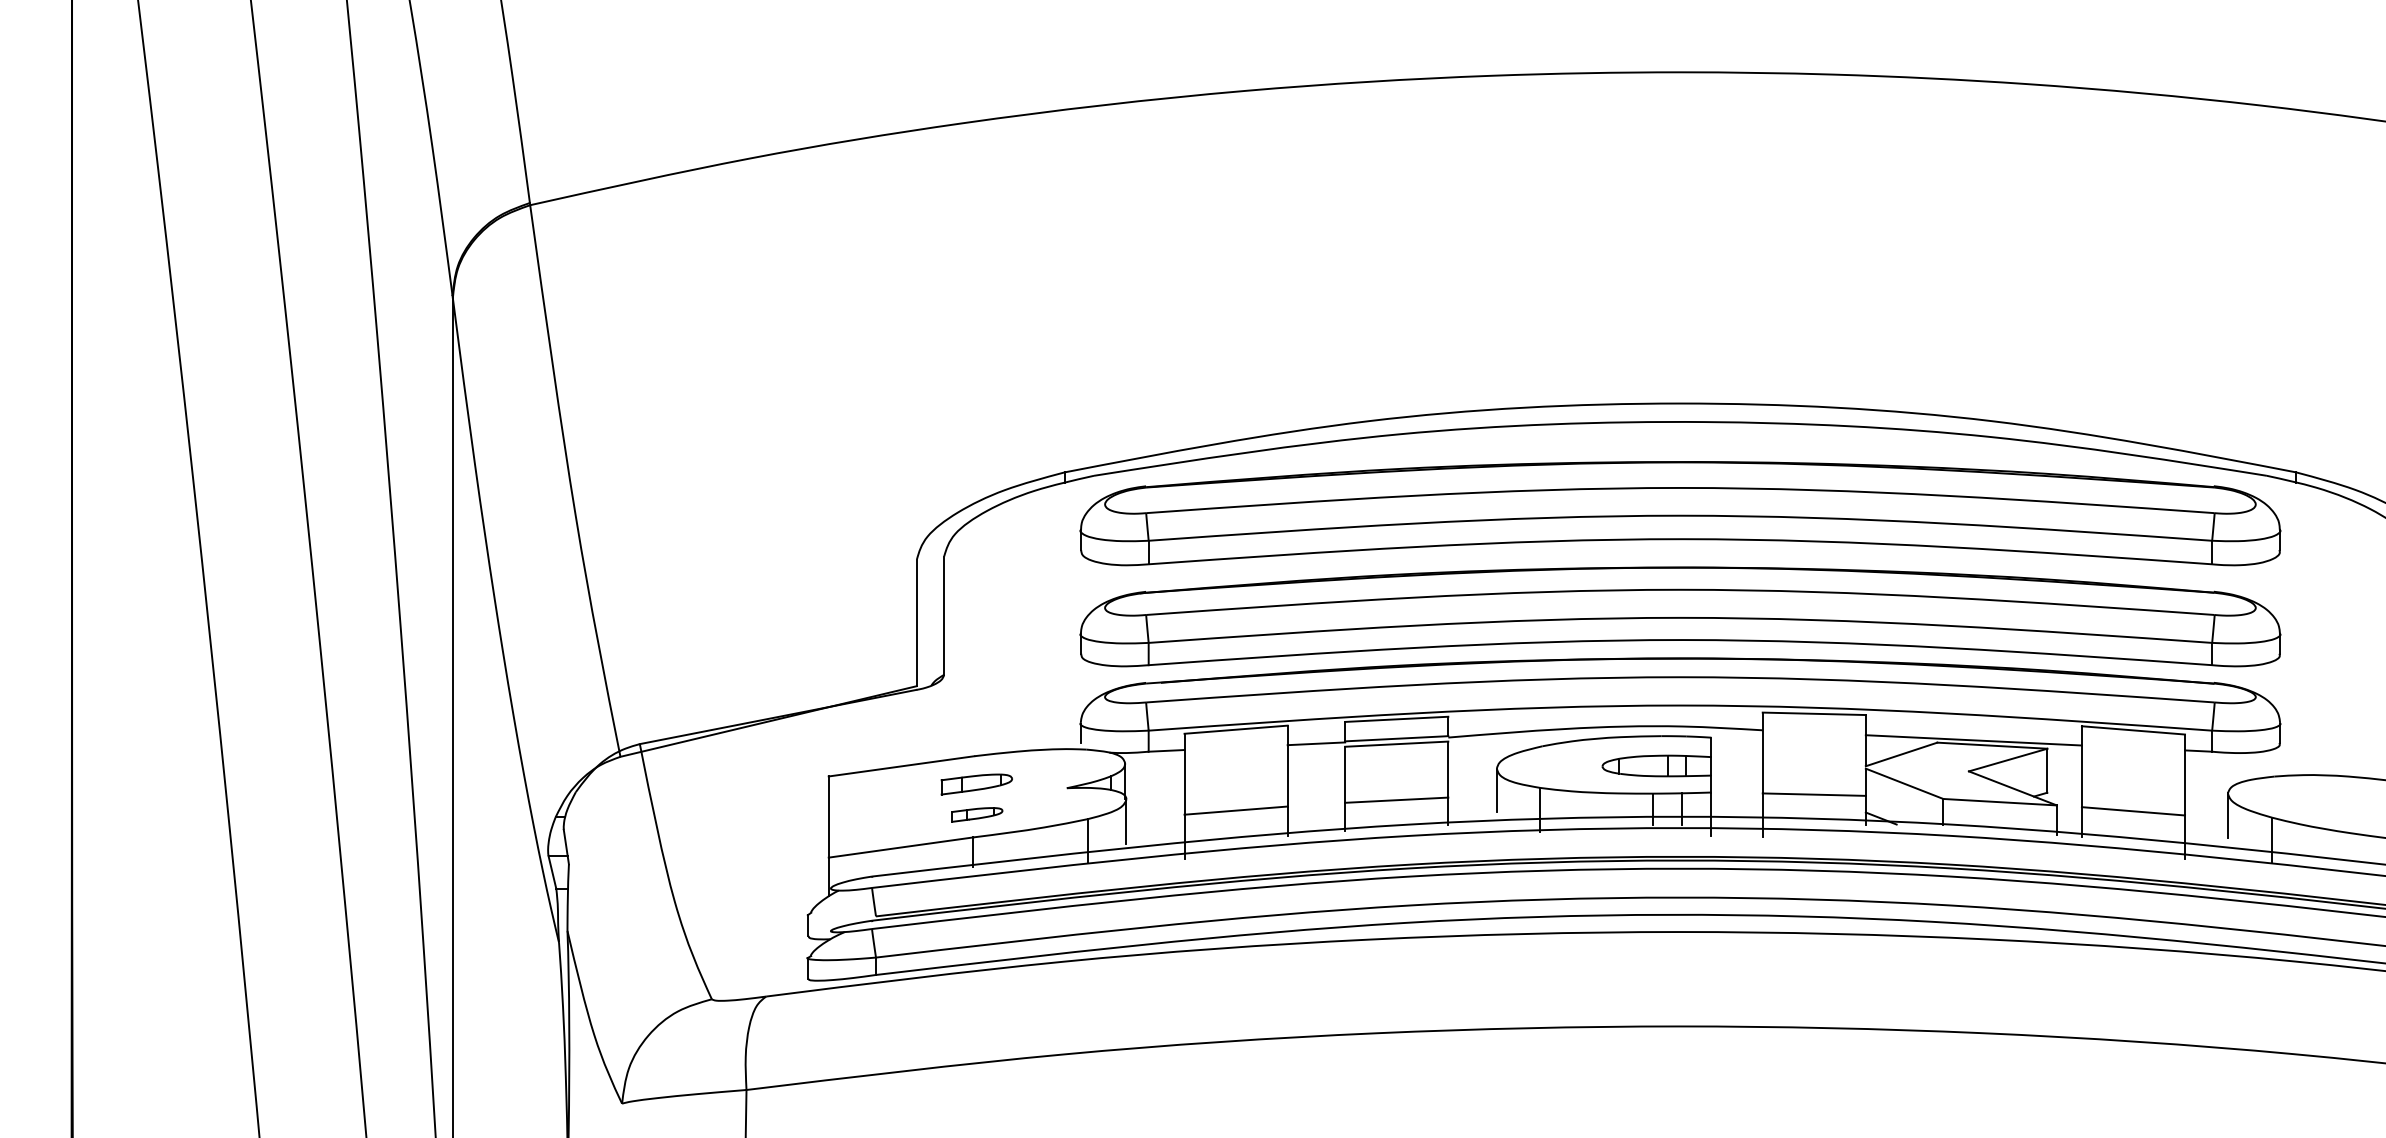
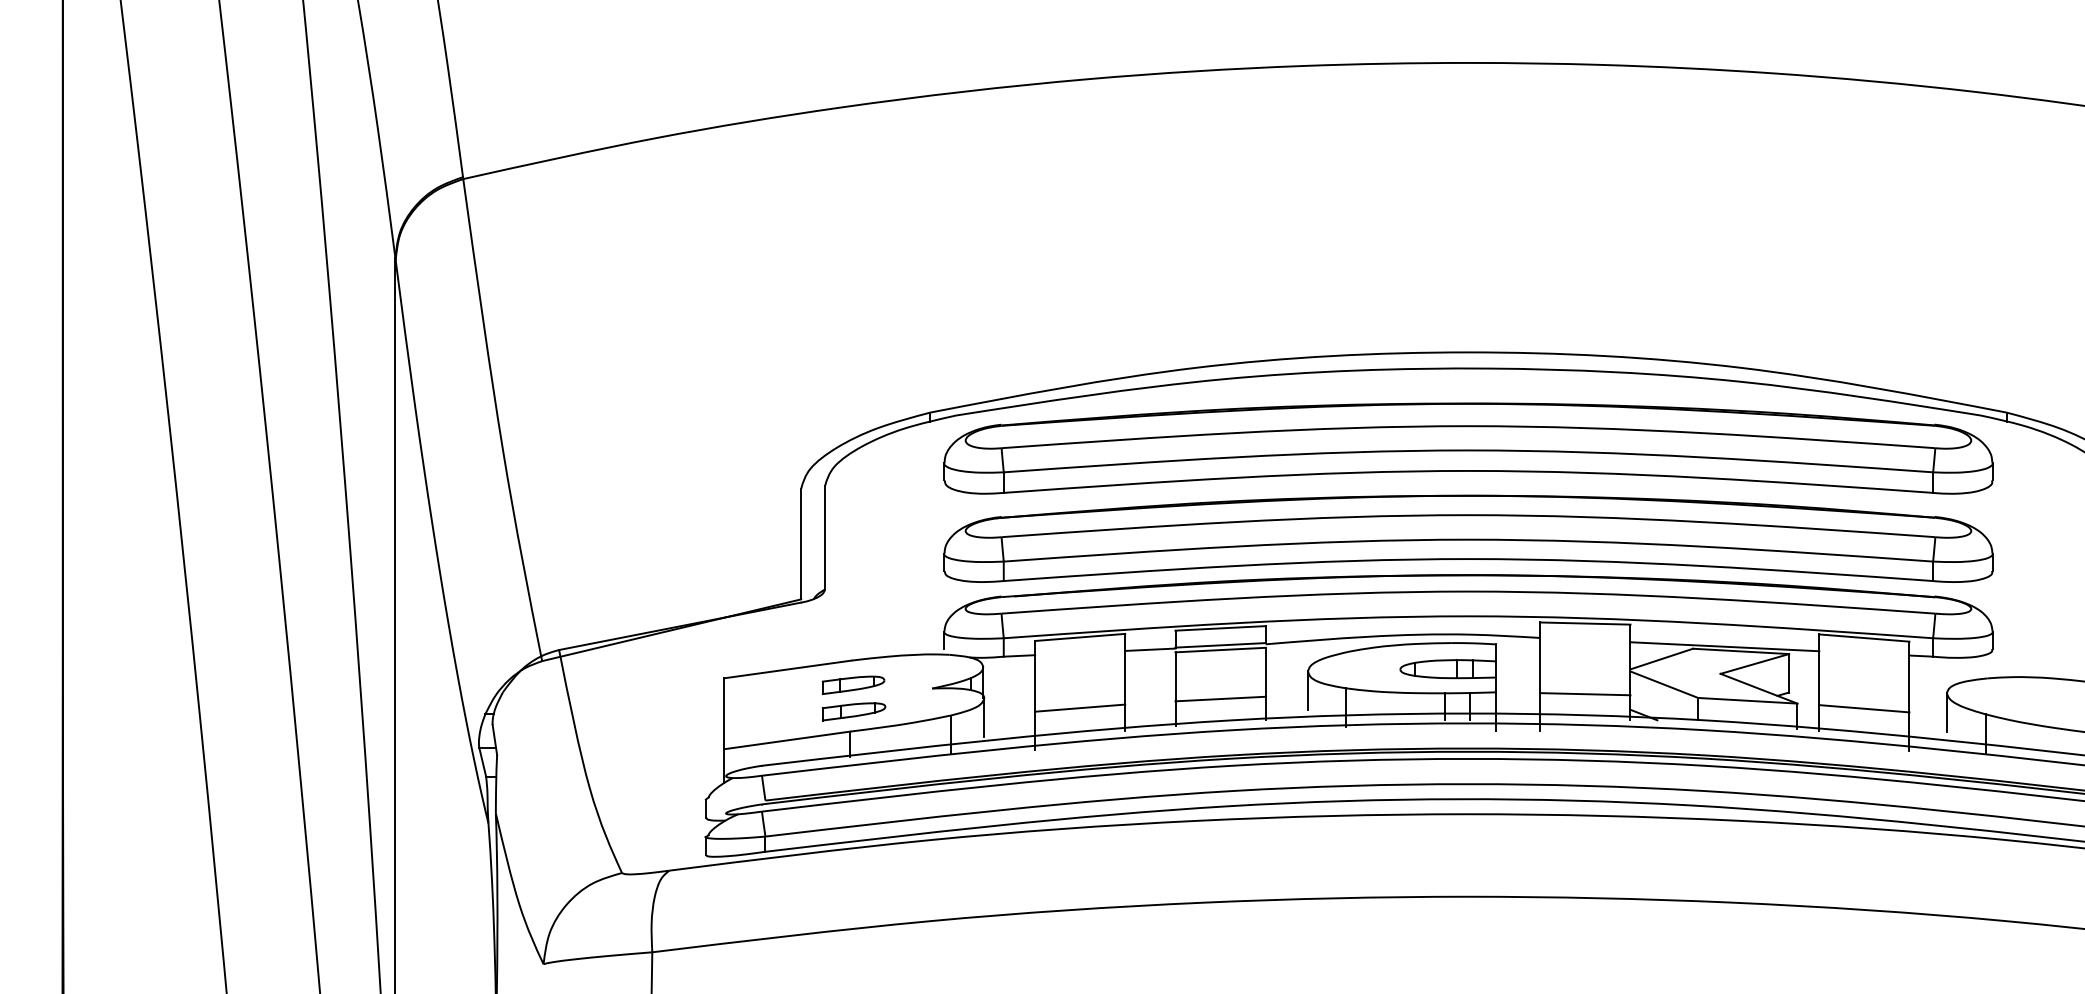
part: (977, 814) -> (854, 711), size x1.43

